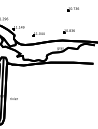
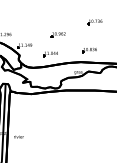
part: (44, 19) -> (57, 35), added

